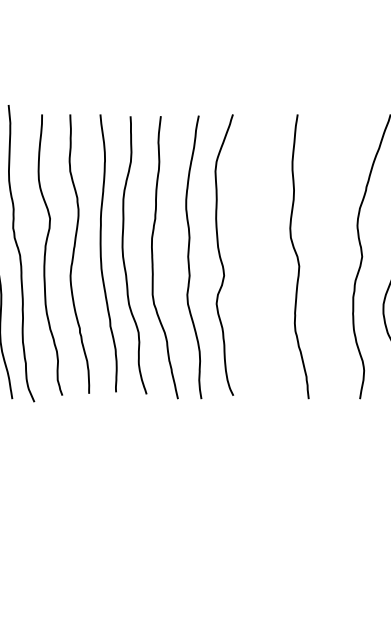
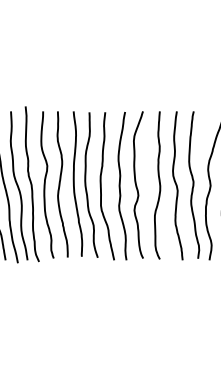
curve: (331, 254) -> (194, 184), added
curve: (264, 256) -> (159, 185), added

